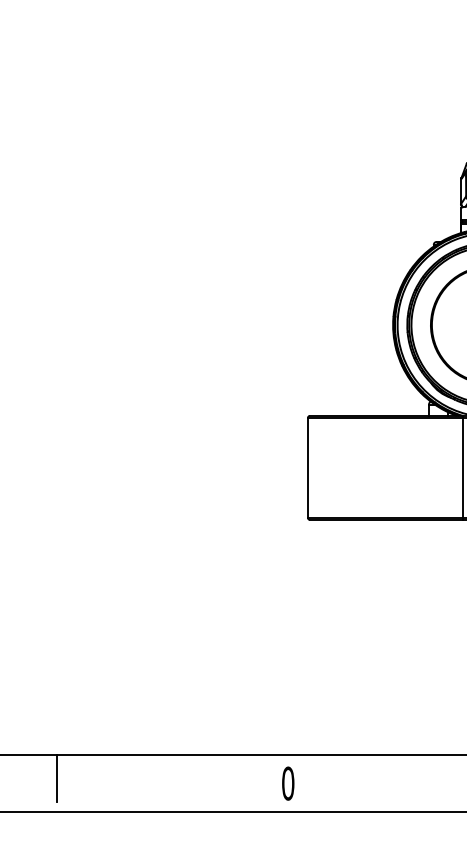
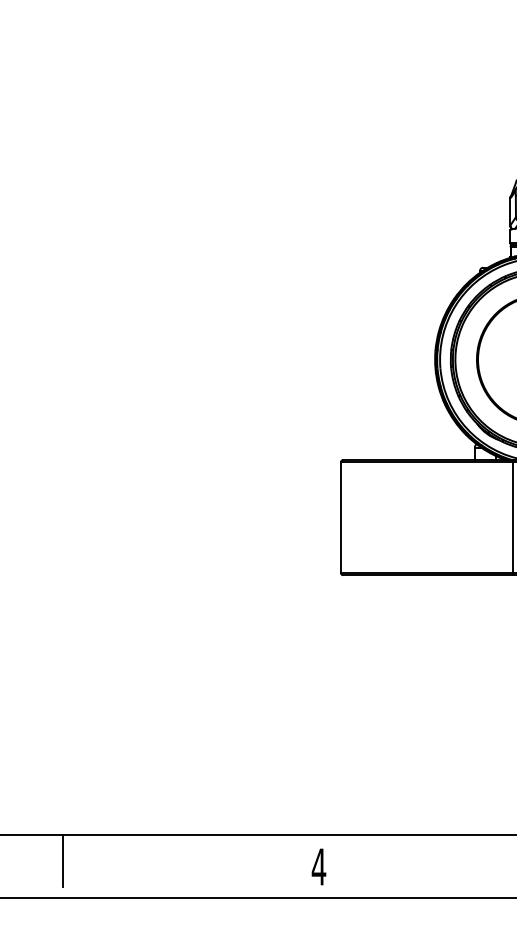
text: (287, 783) -> (318, 866), 0 -> 4

